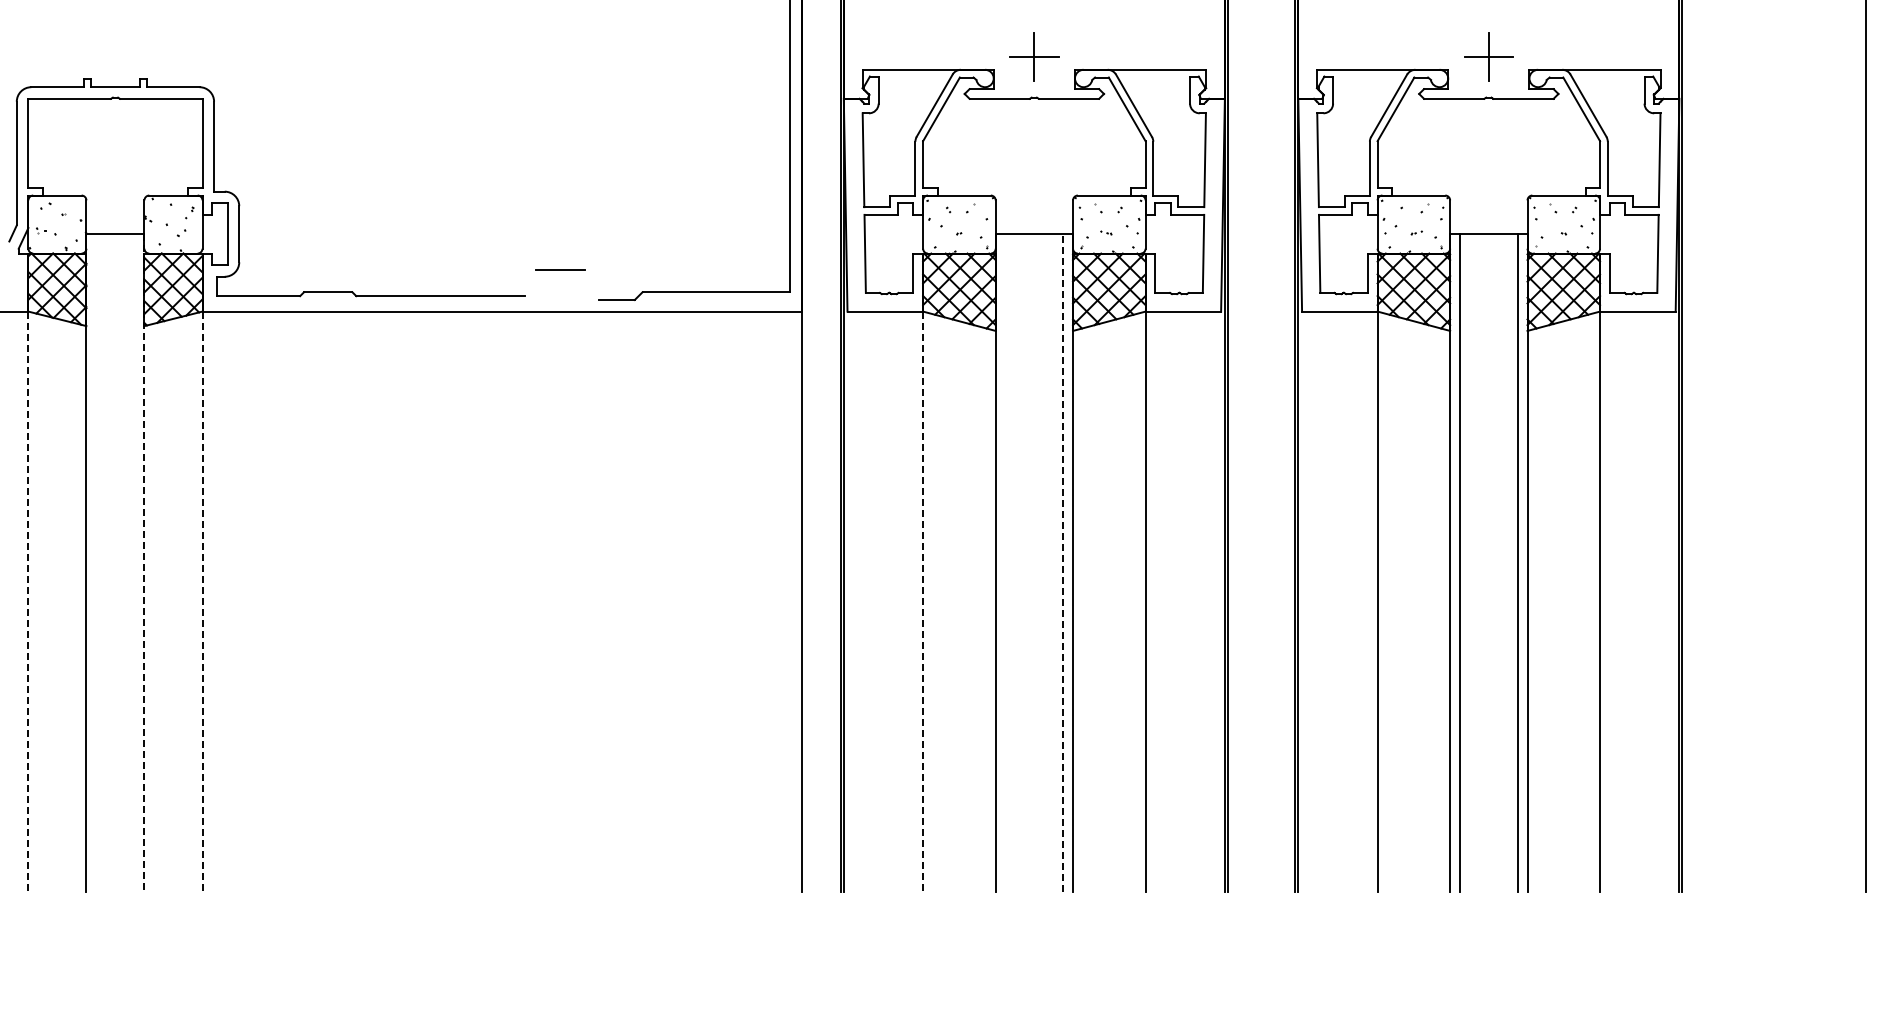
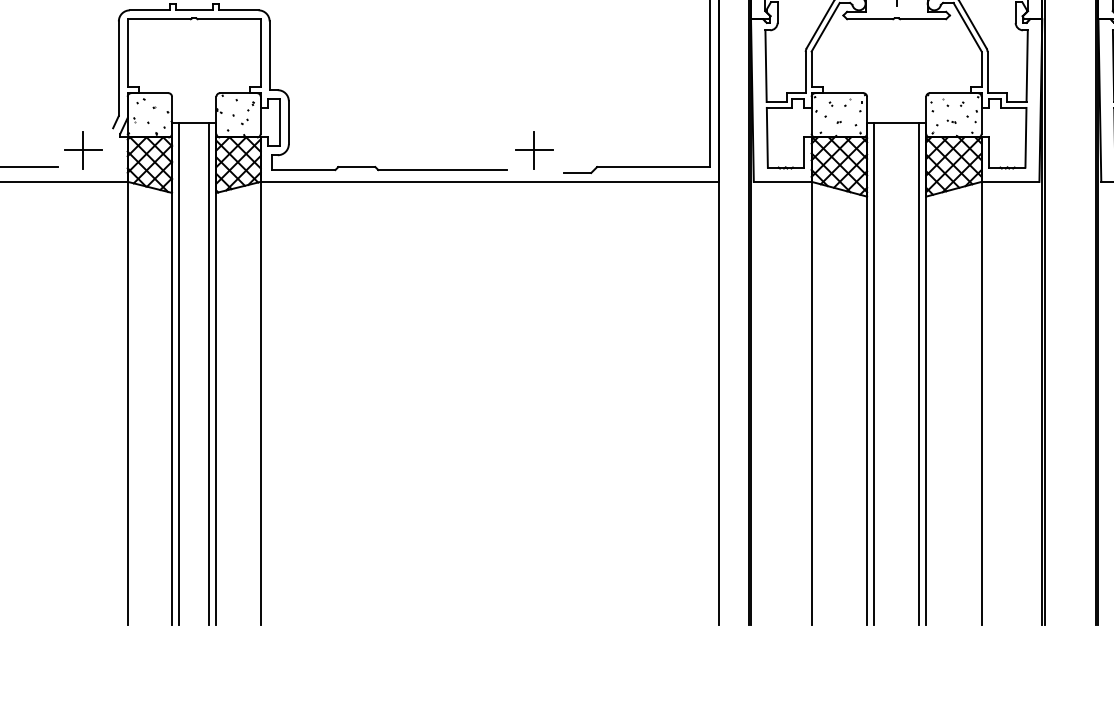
line: (560, 269) -> (534, 149), added
line: (96, 562) -> (179, 373), added
line: (134, 562) -> (208, 373), added
line: (1005, 562) -> (874, 373), added
line: (144, 563) -> (216, 374), dashed -> solid
line: (1063, 563) -> (918, 374), dashed -> solid
line: (28, 602) -> (127, 404), dashed -> solid
line: (202, 602) -> (260, 404), dashed -> solid
line: (923, 602) -> (811, 404), dashed -> solid

